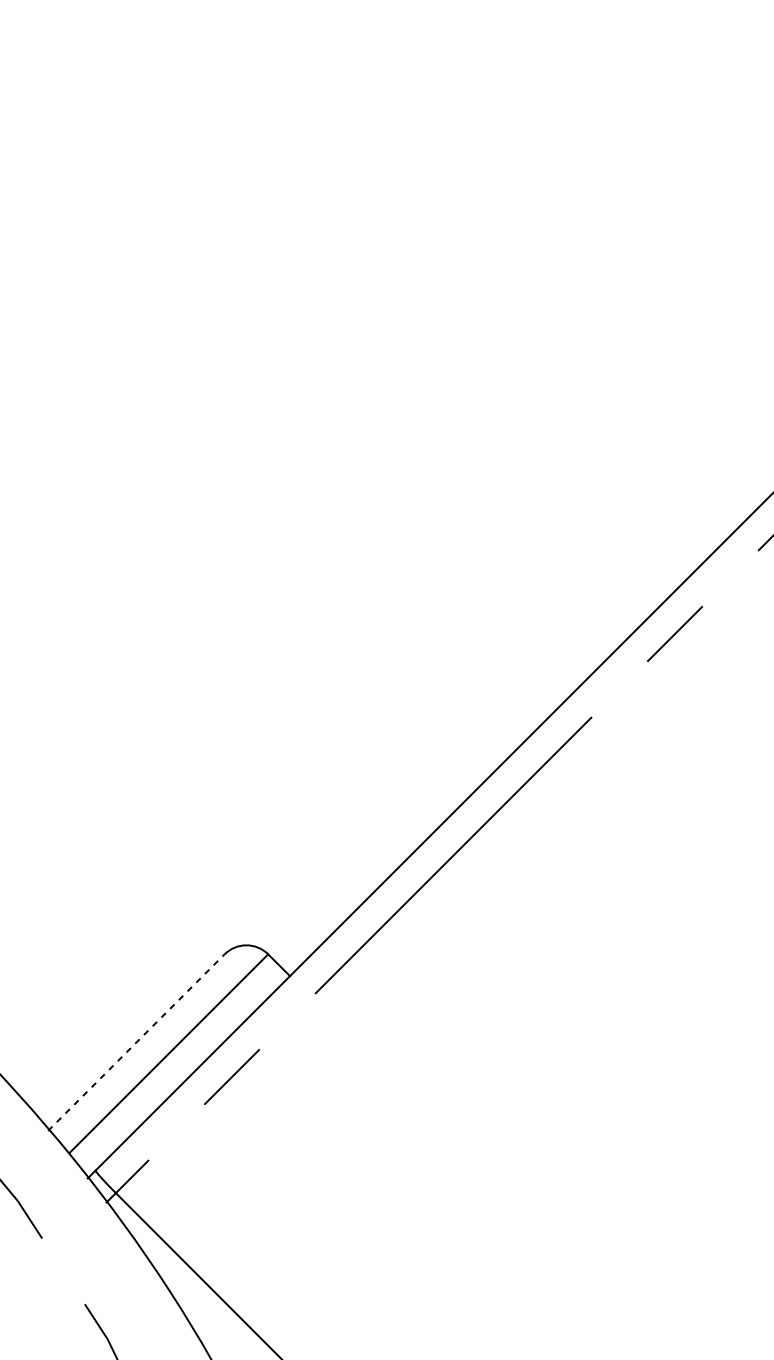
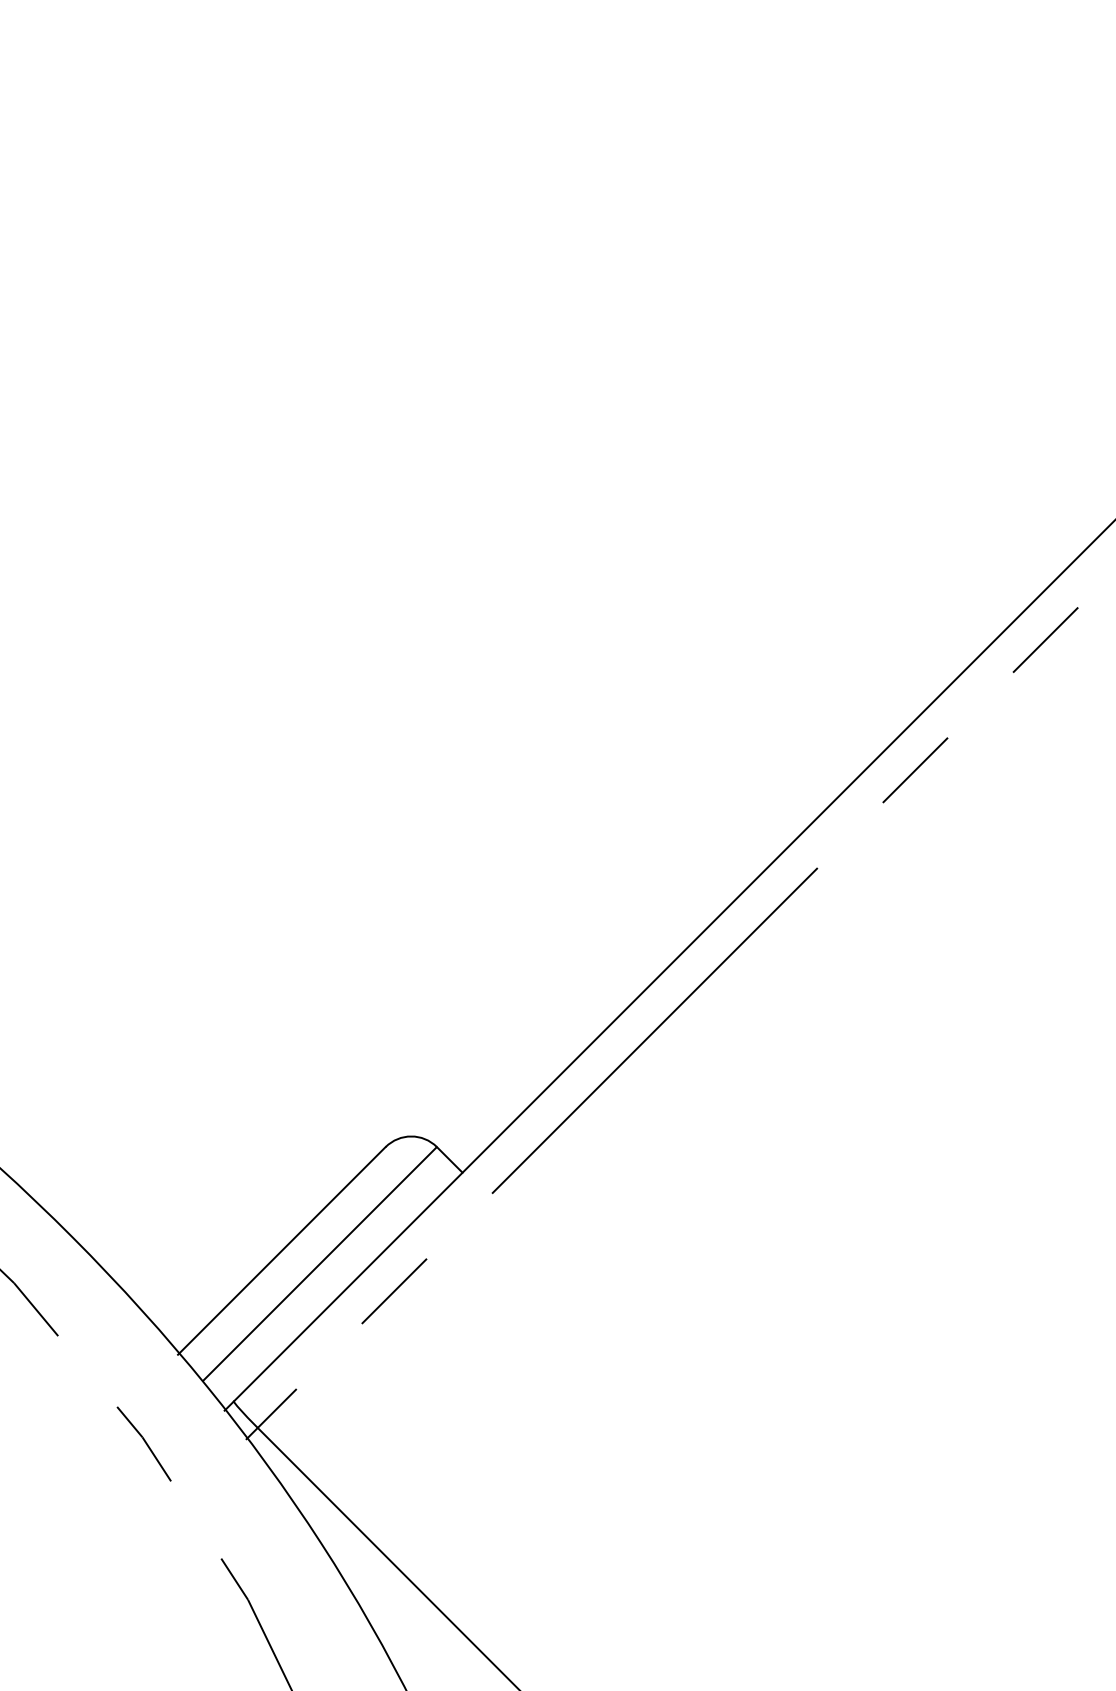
line: (136, 1042) -> (281, 1250), dashed -> solid

